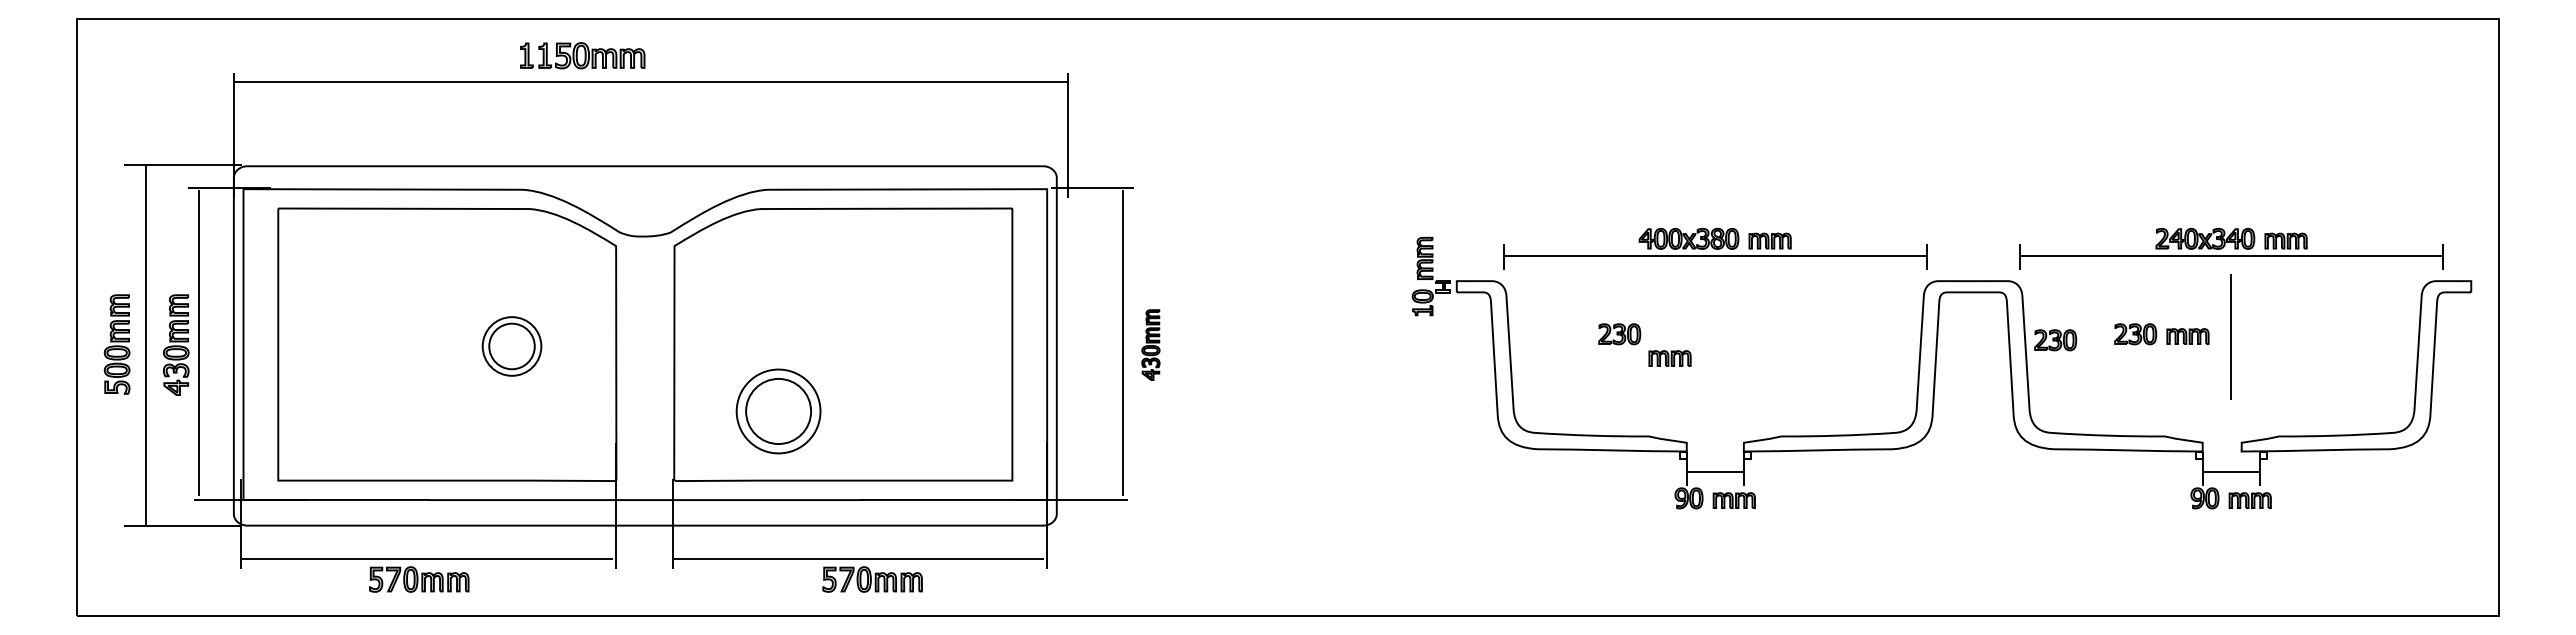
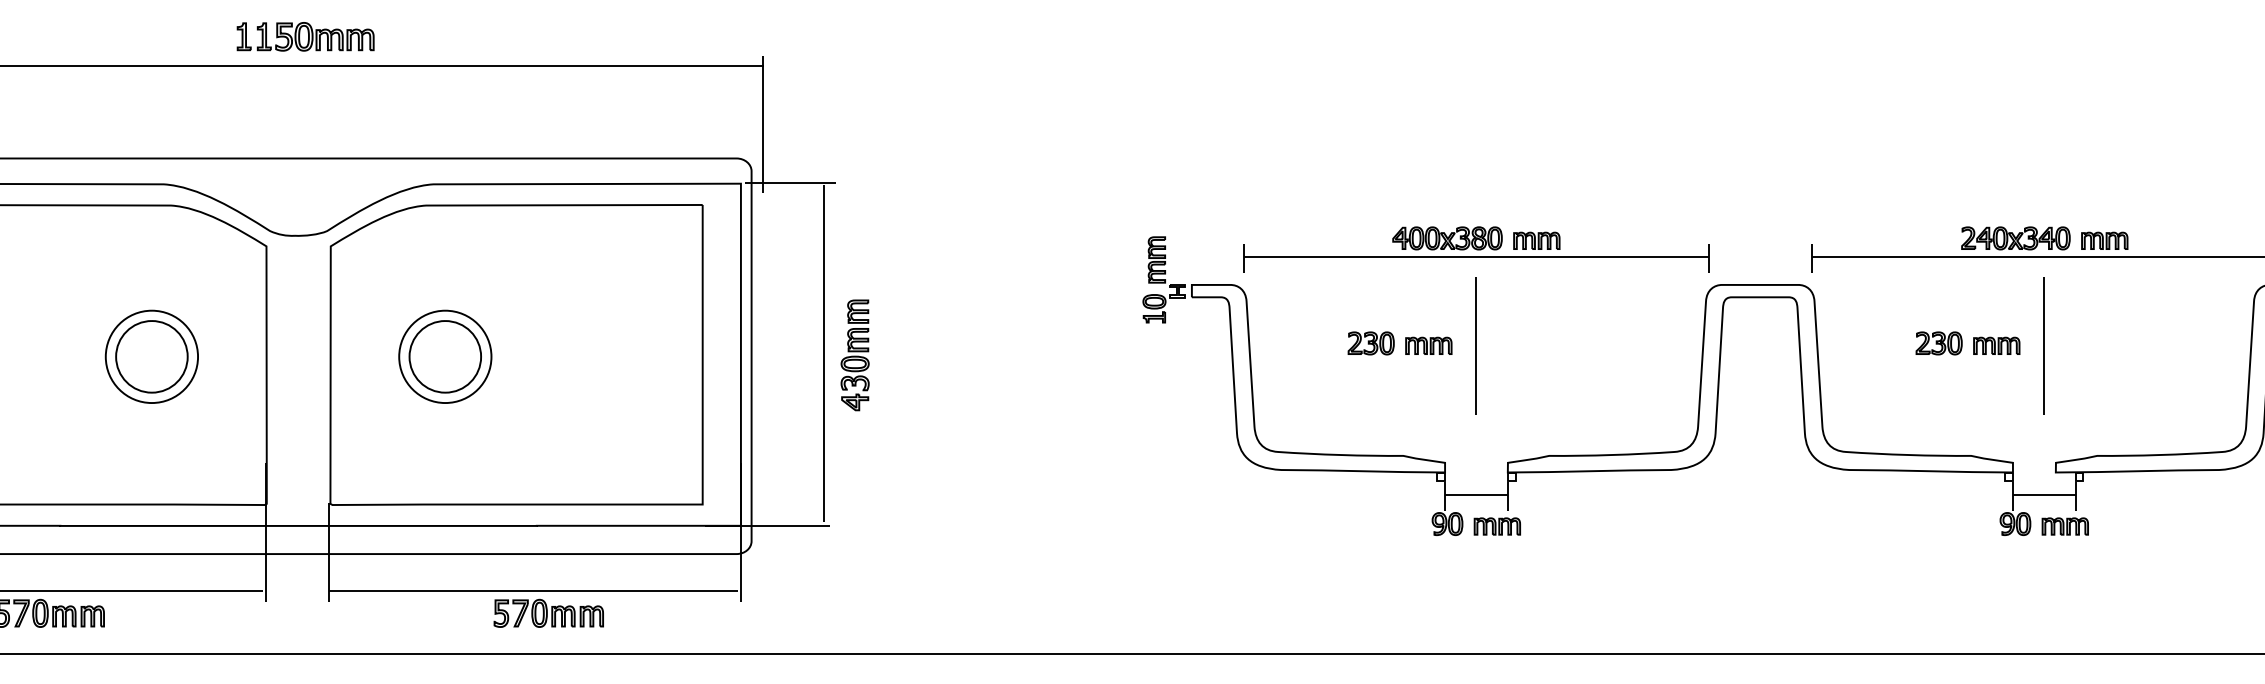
part: (582, 55) -> (305, 36), moved
line: (1714, 336) -> (1475, 345), added
part: (2055, 340) -> (1850, 350), removed
part: (1150, 344) -> (854, 354), size x1.43
part: (511, 346) -> (151, 356), size x1.43
part: (1669, 358) -> (1428, 345), moved
part: (778, 411) -> (445, 356), moved

